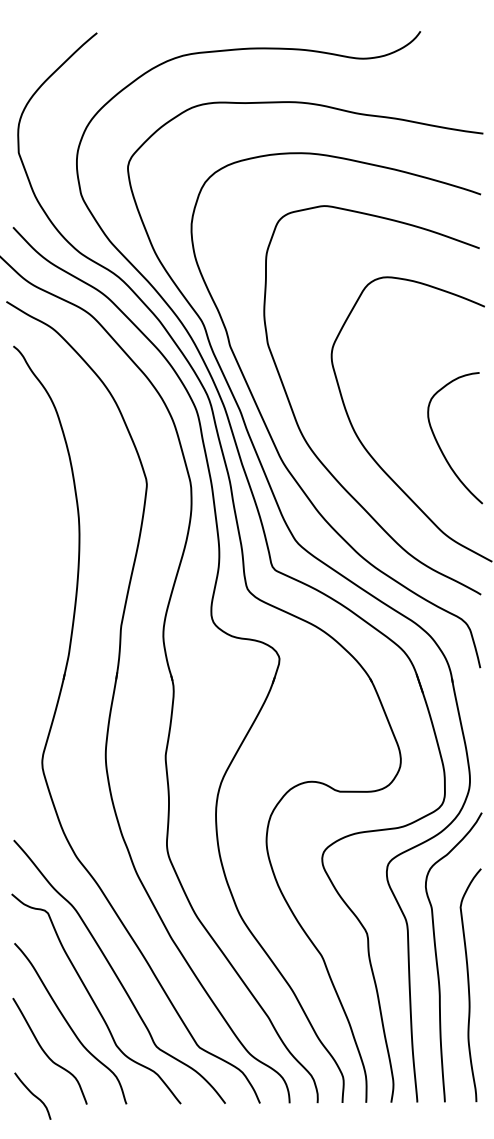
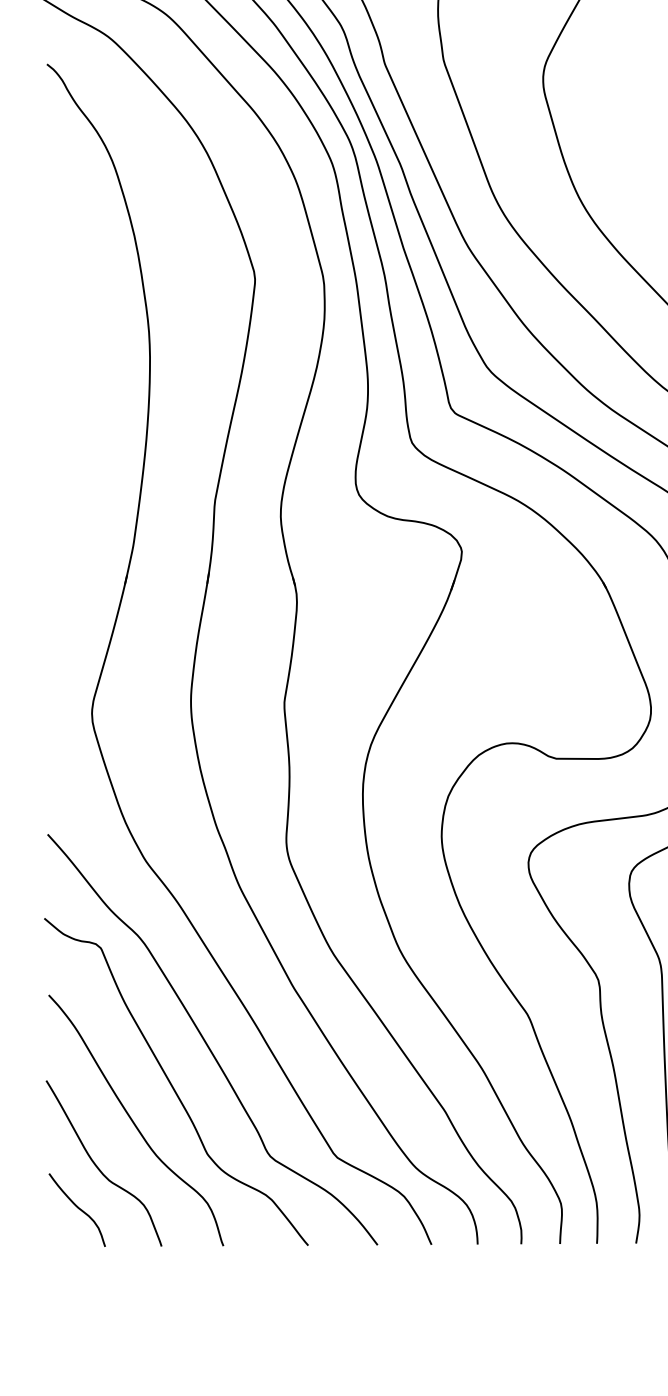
curve: (32, 1095) -> (76, 1208), moved

